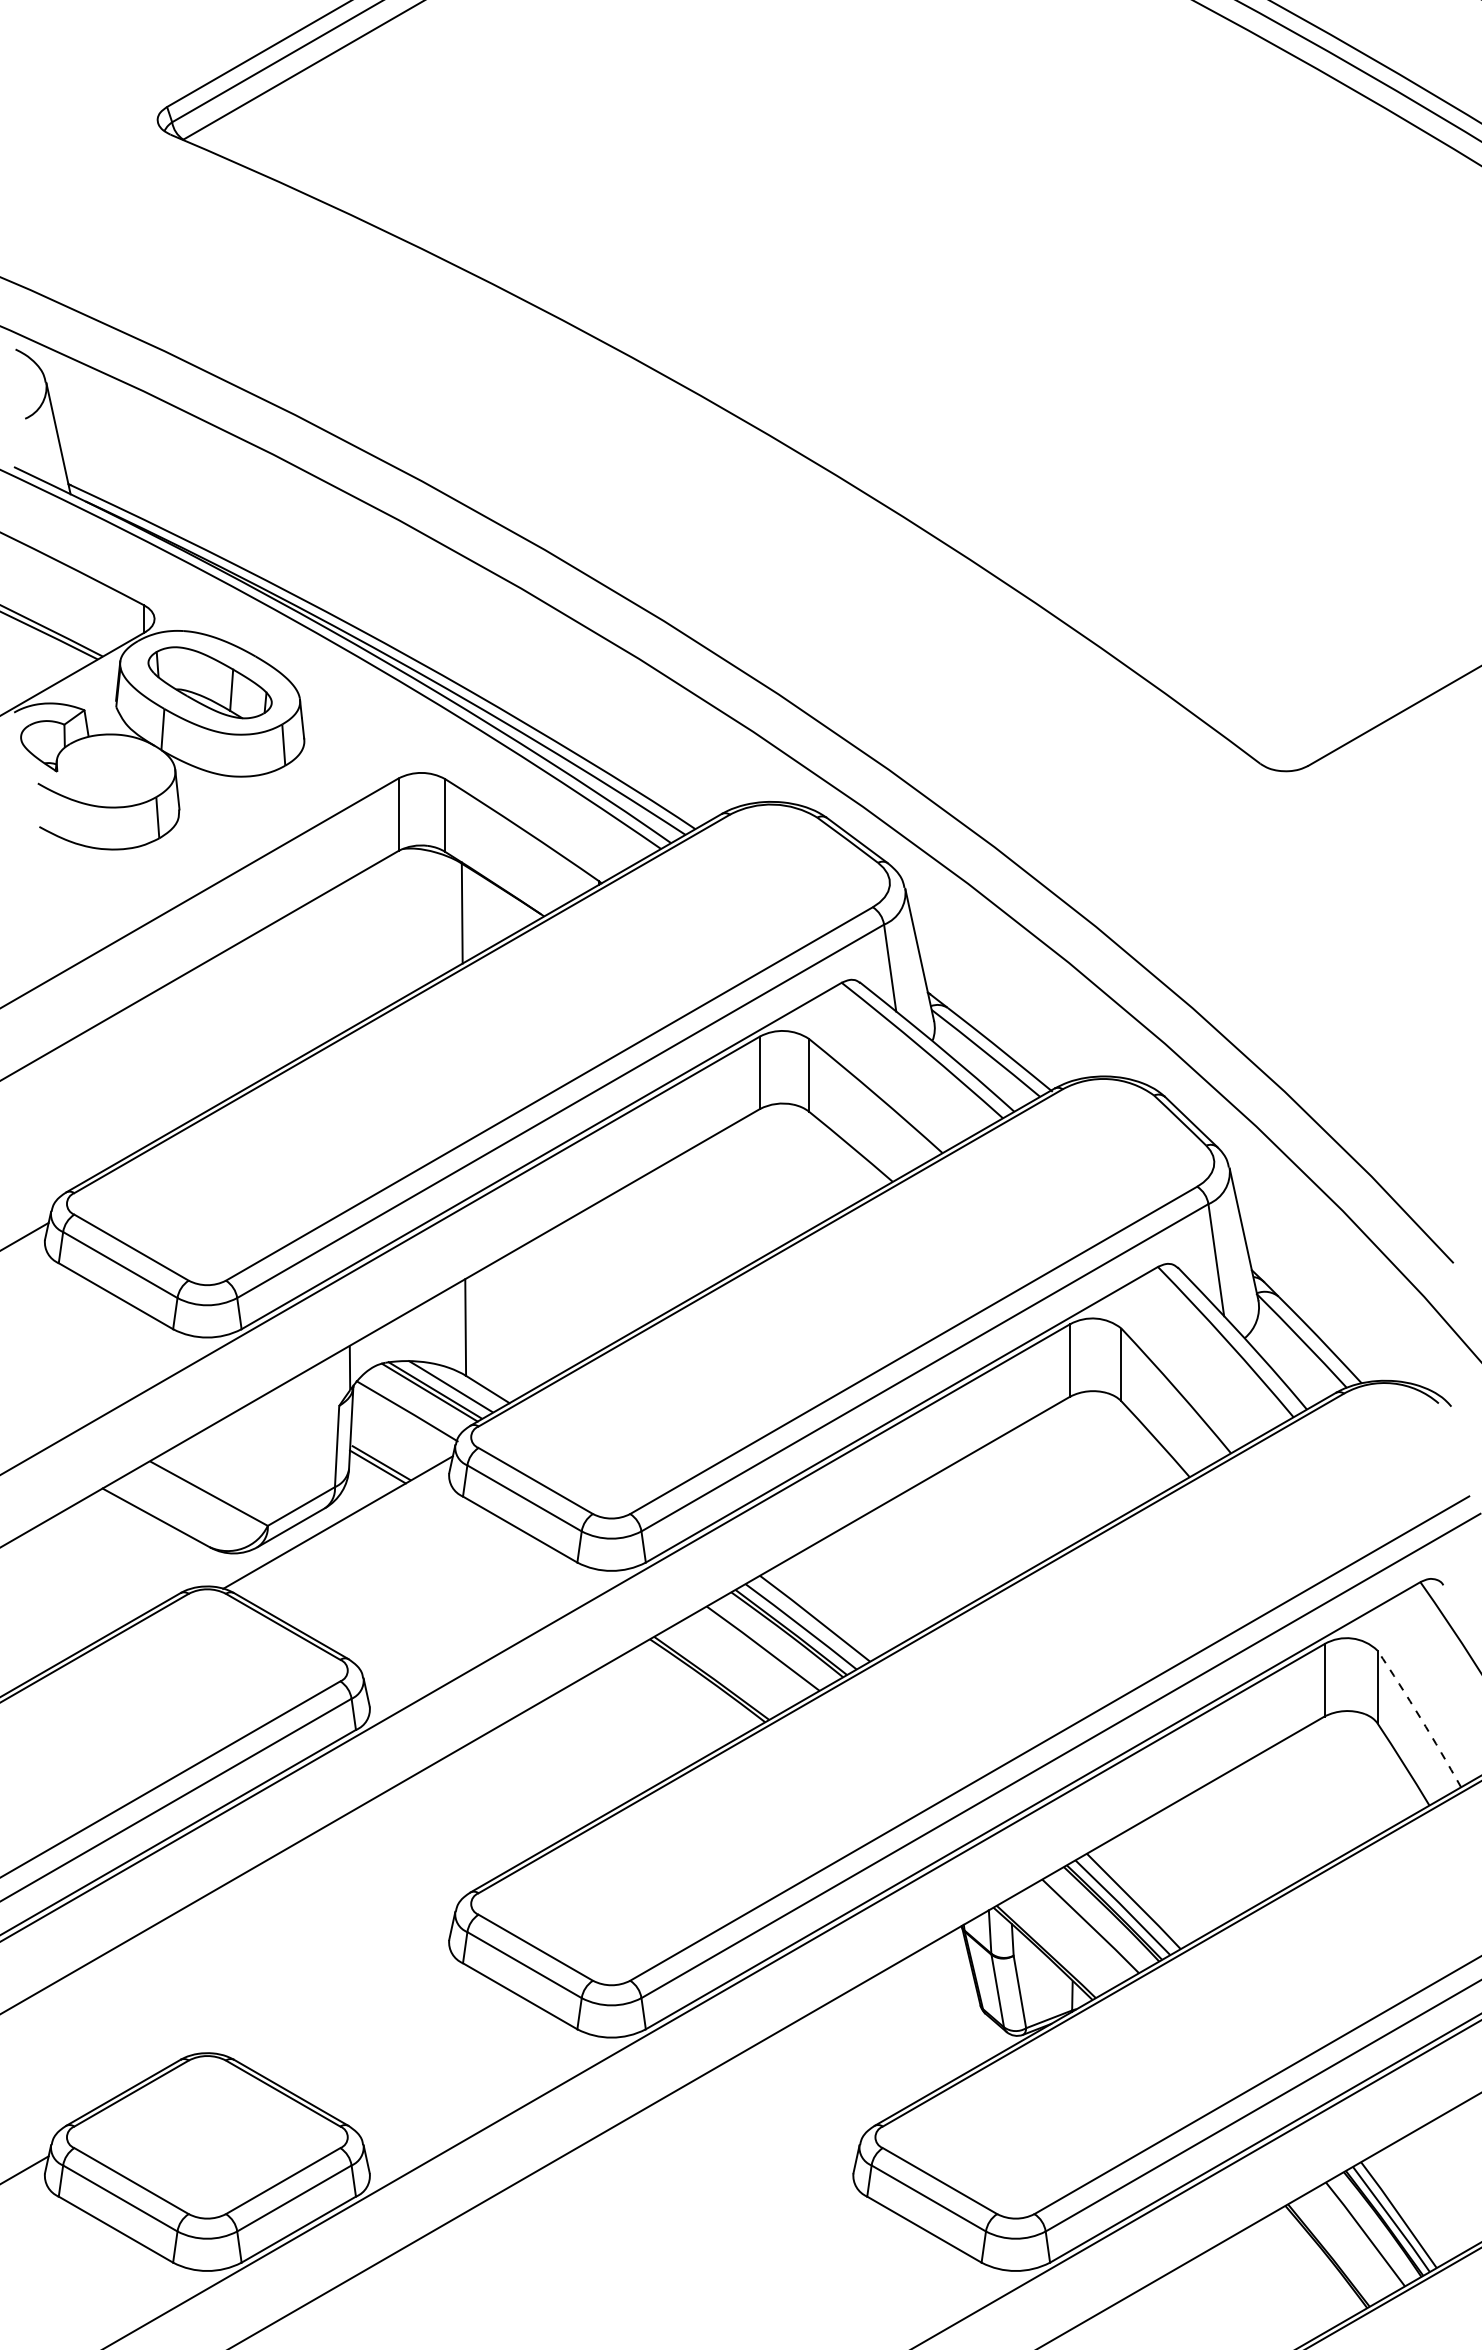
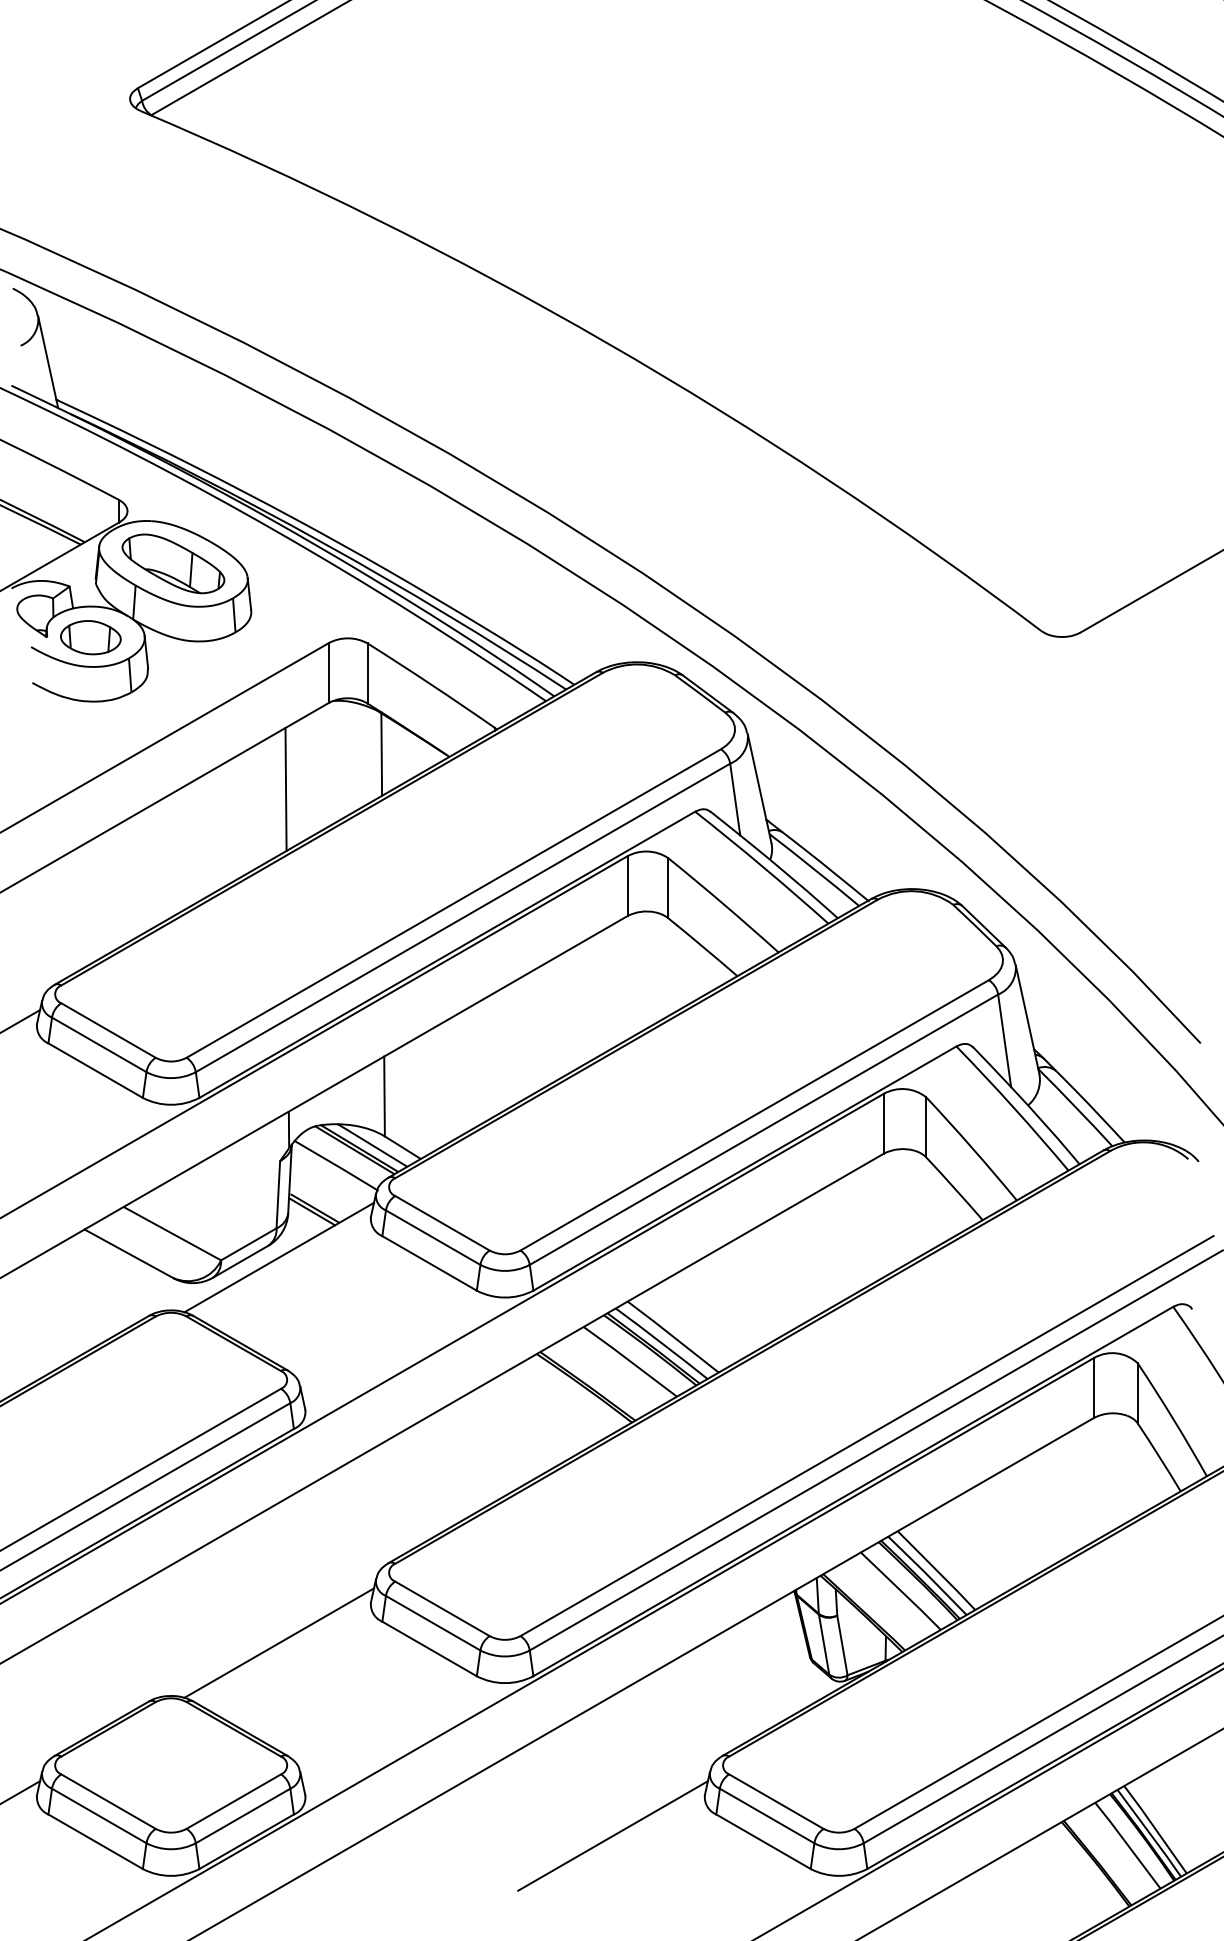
part: (110, 772) -> (91, 637), added
line: (346, 955) -> (286, 789), added
arc: (1420, 1718) -> (1173, 1419), dashed -> solid
line: (337, 1988) -> (278, 1642), added
line: (742, 2222) -> (613, 1835), added

